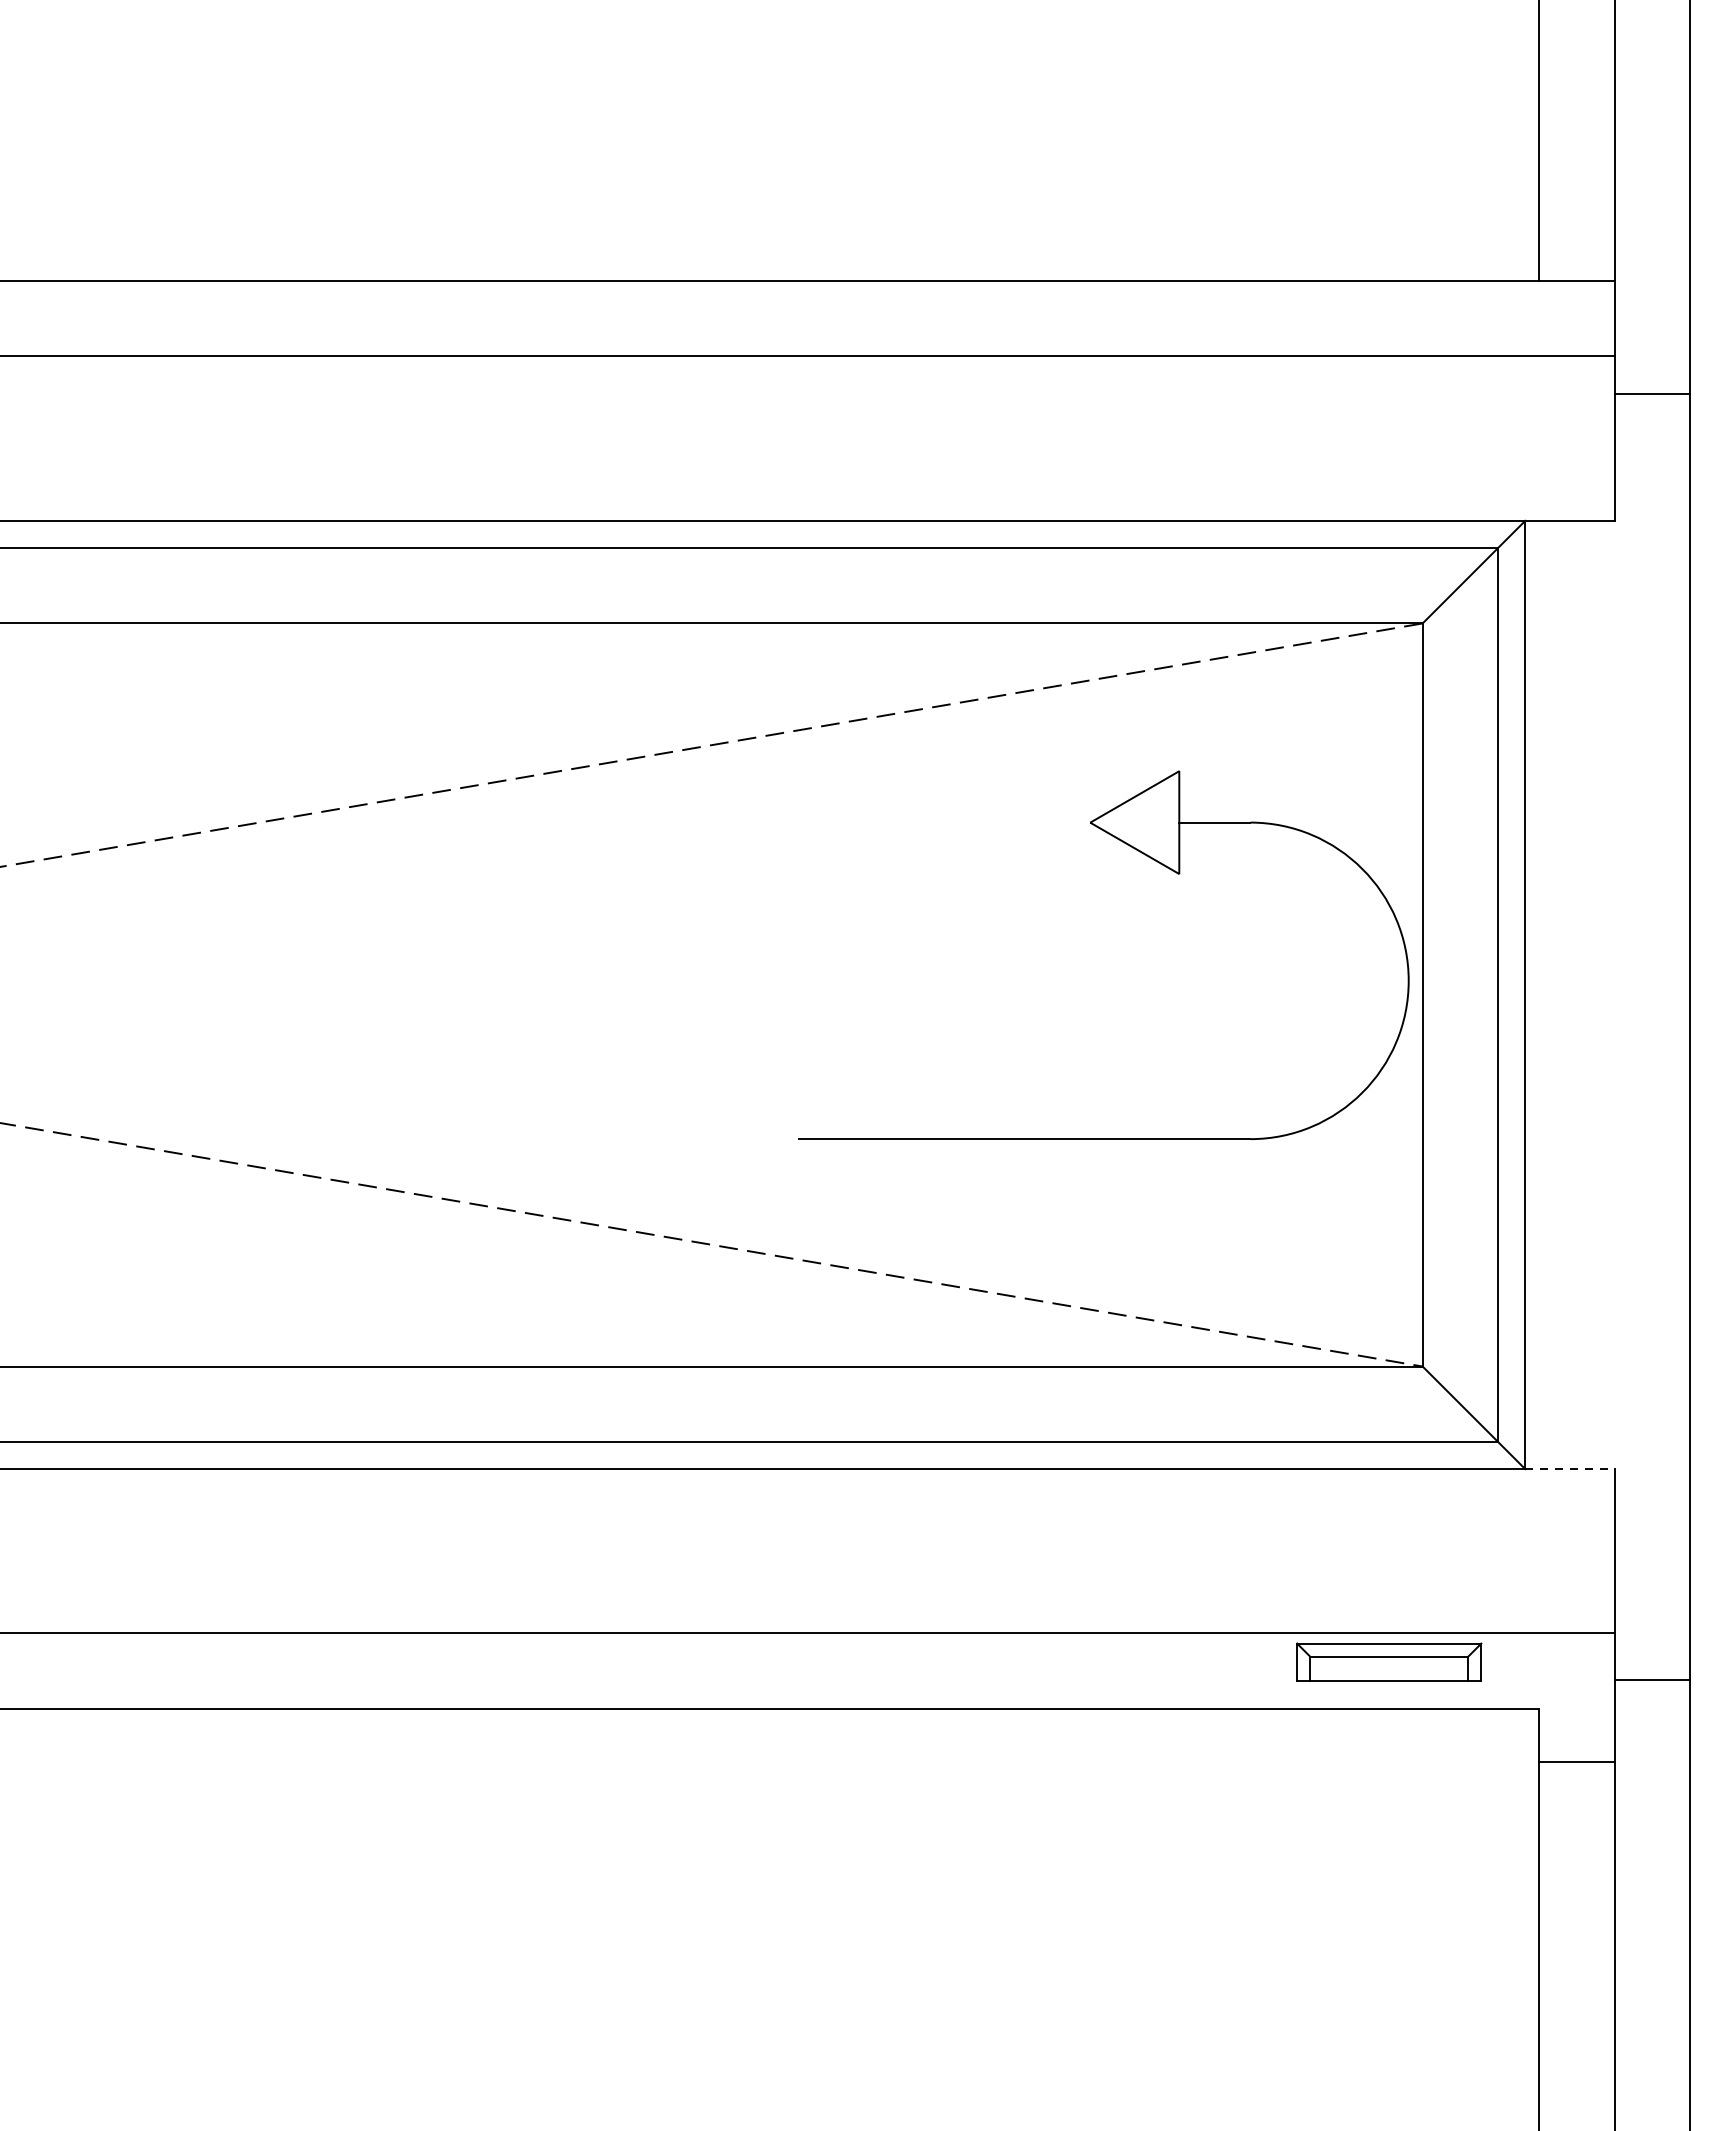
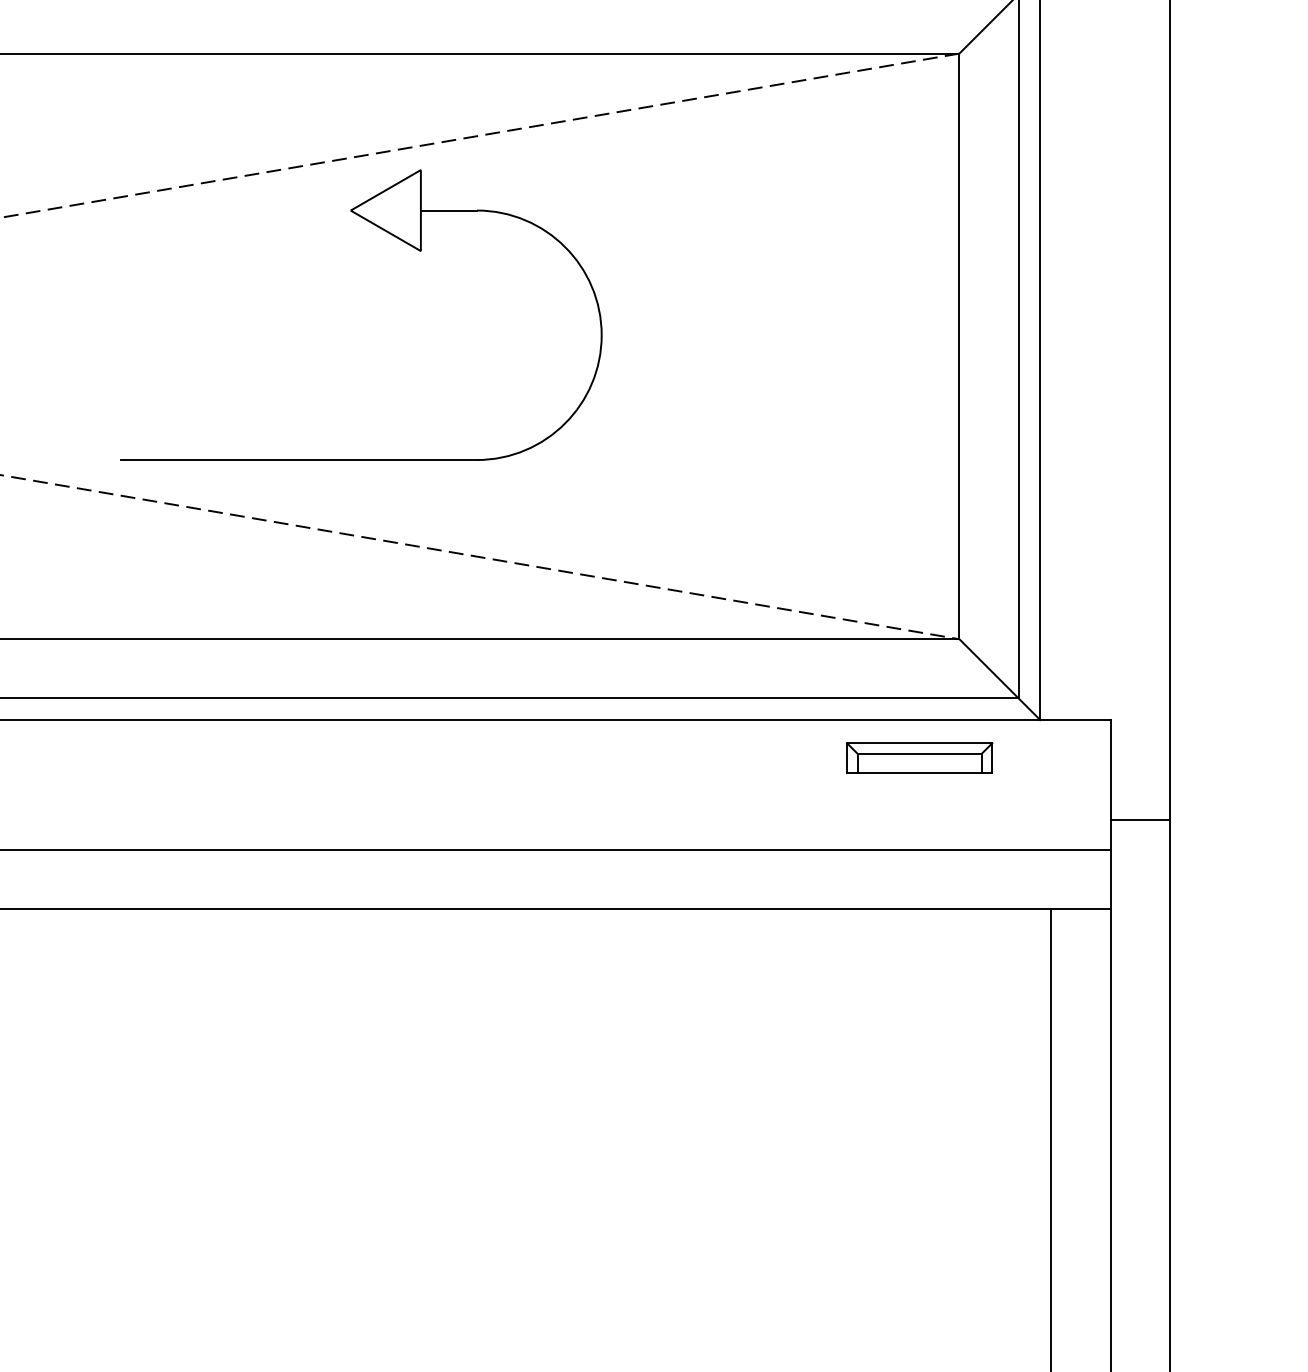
part: (1158, 863) -> (404, 242), moved
line: (1569, 1469) -> (1075, 720), dashed -> solid
part: (1389, 1661) -> (919, 757), moved
line: (1651, 1679) -> (1139, 819), moved
line: (1576, 1761) -> (1080, 908), moved

